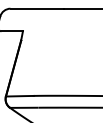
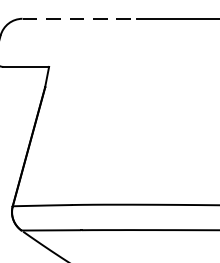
line: (37, 8) -> (80, 18), solid -> dashed

